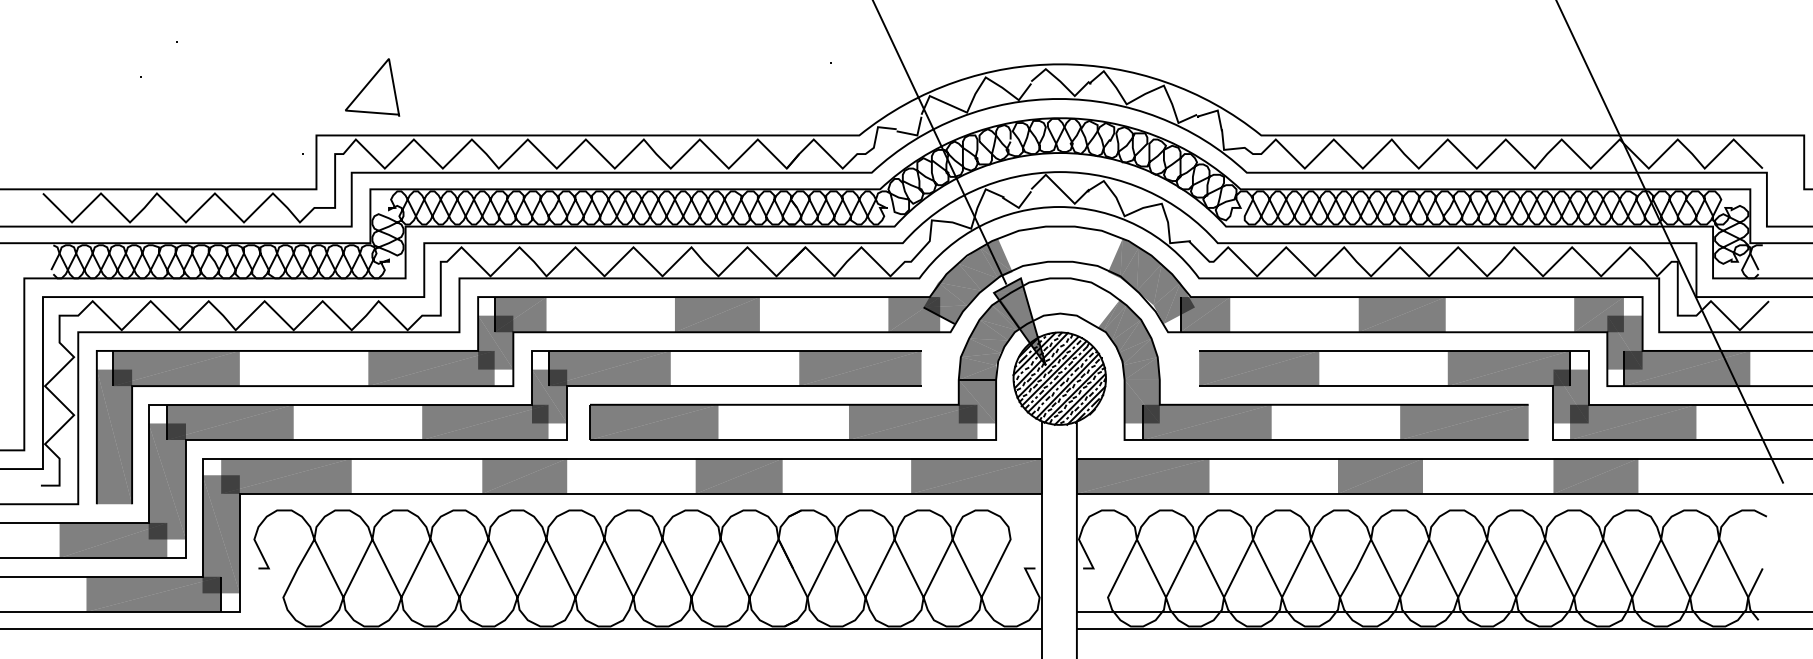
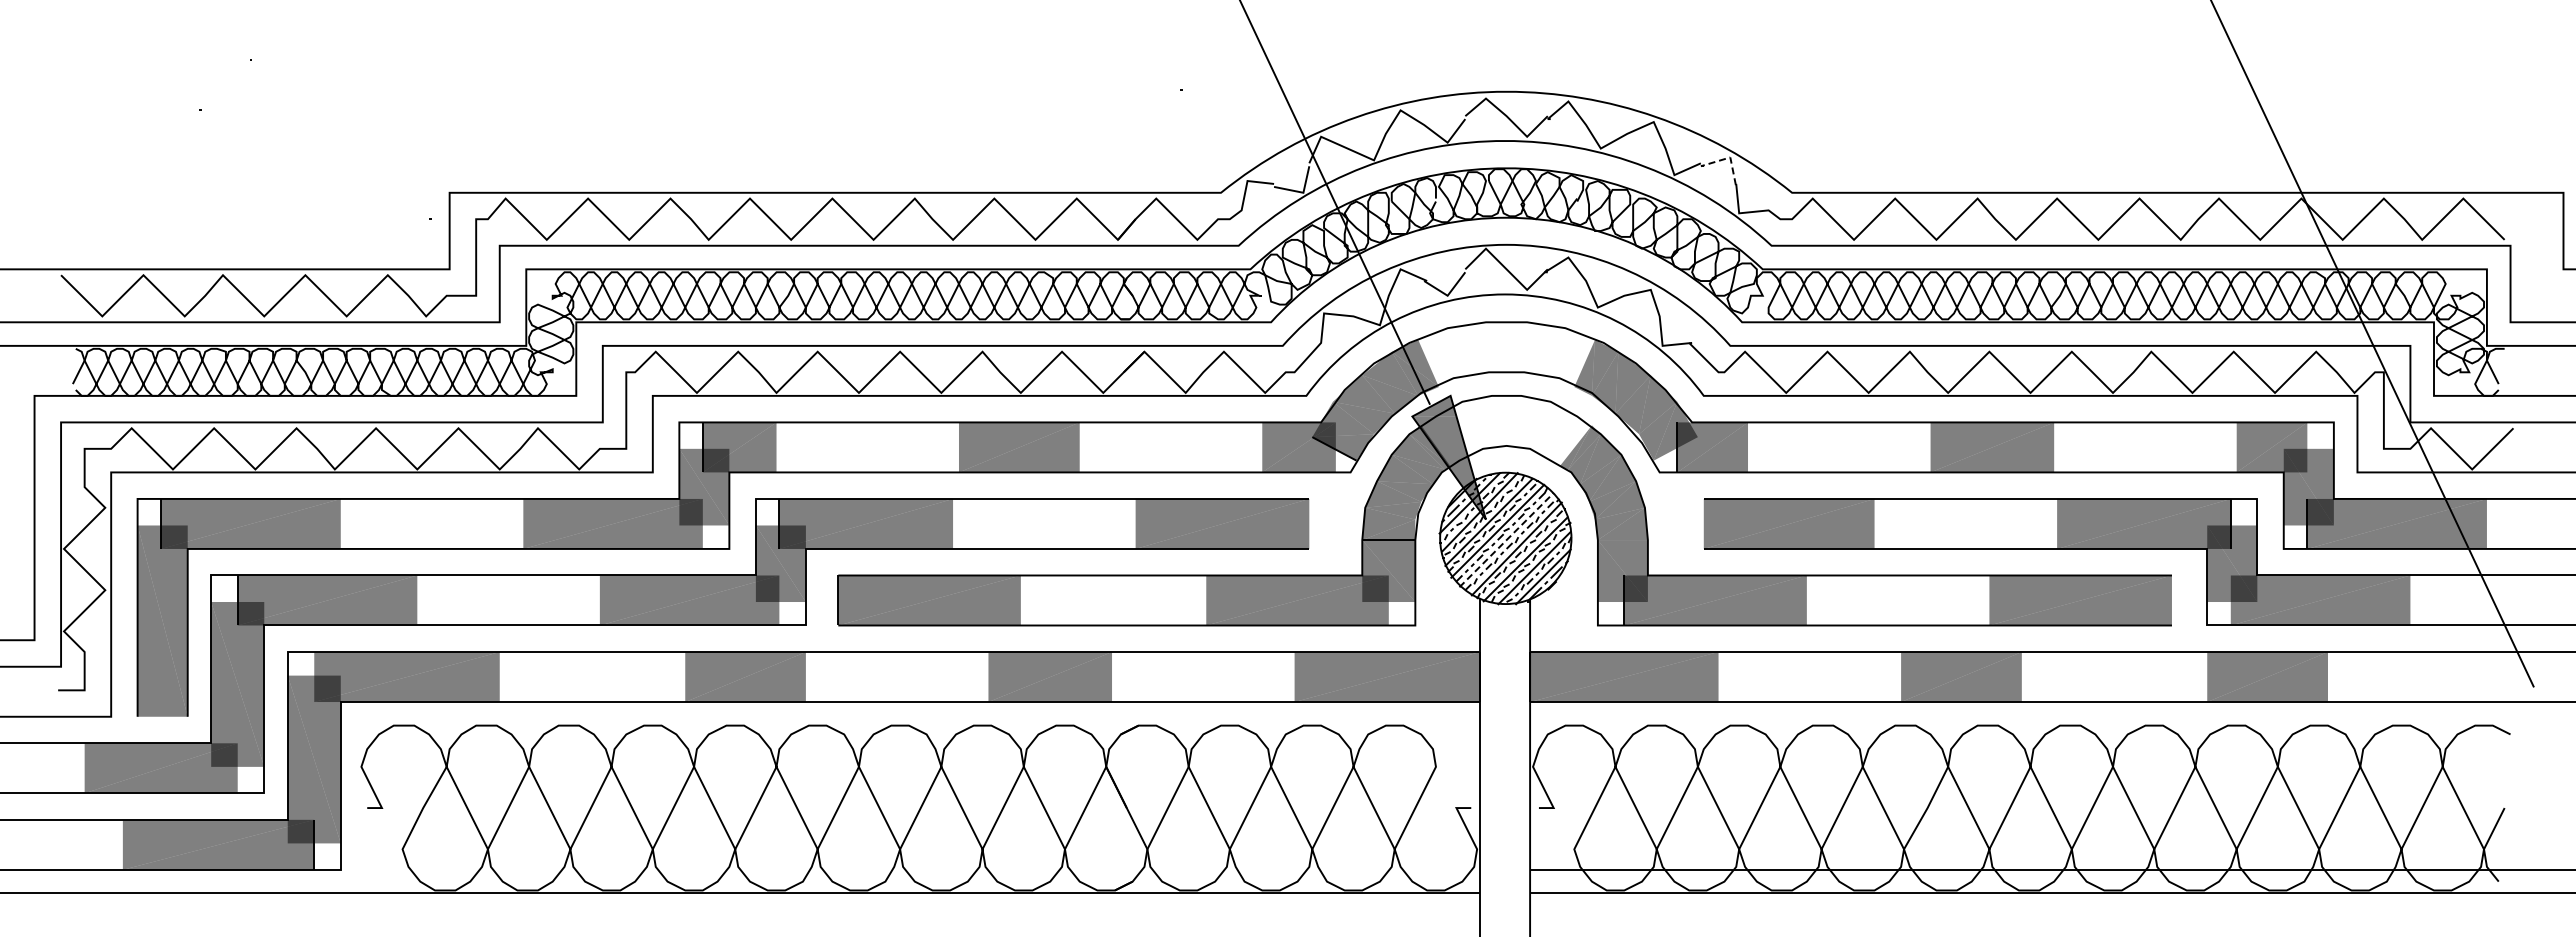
line: (368, 84) -> (523, 120), removed
line: (1217, 110) -> (1729, 157), solid -> dashed
line: (1060, 380) -> (1506, 540), solid -> dashed

